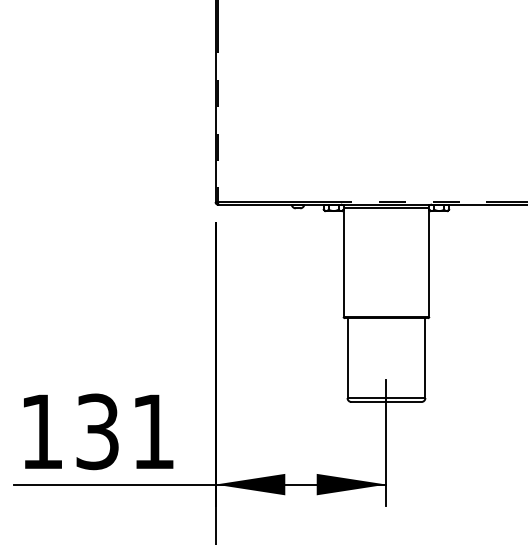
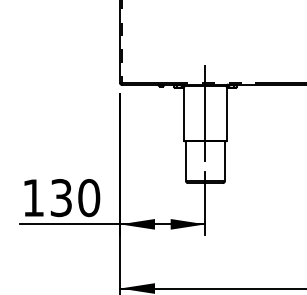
line: (386, 262) -> (205, 113), added
text: (154, 432) -> (89, 198), 131 -> 130

